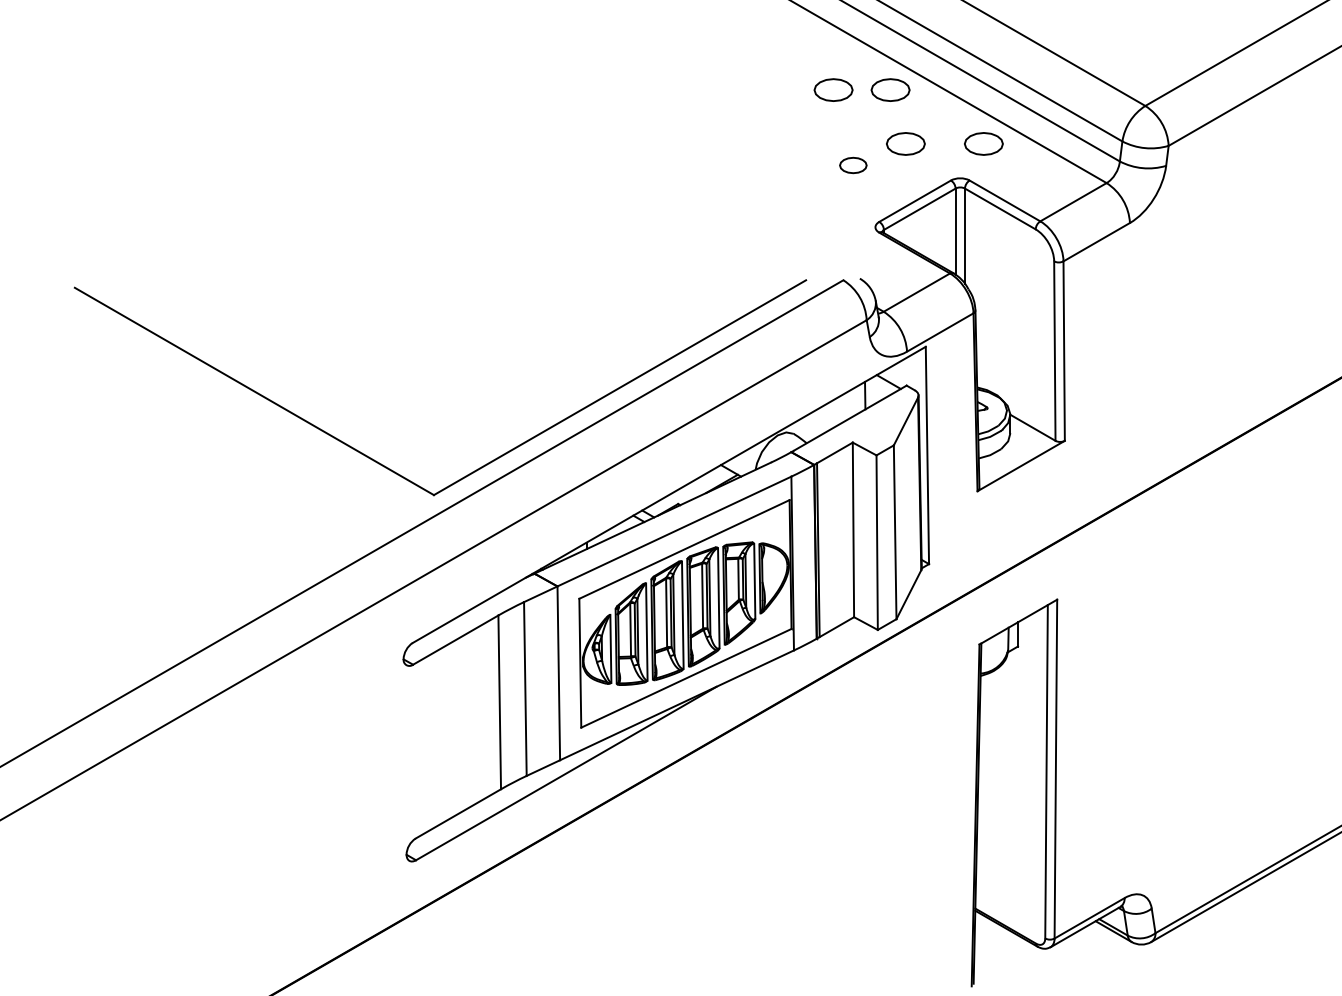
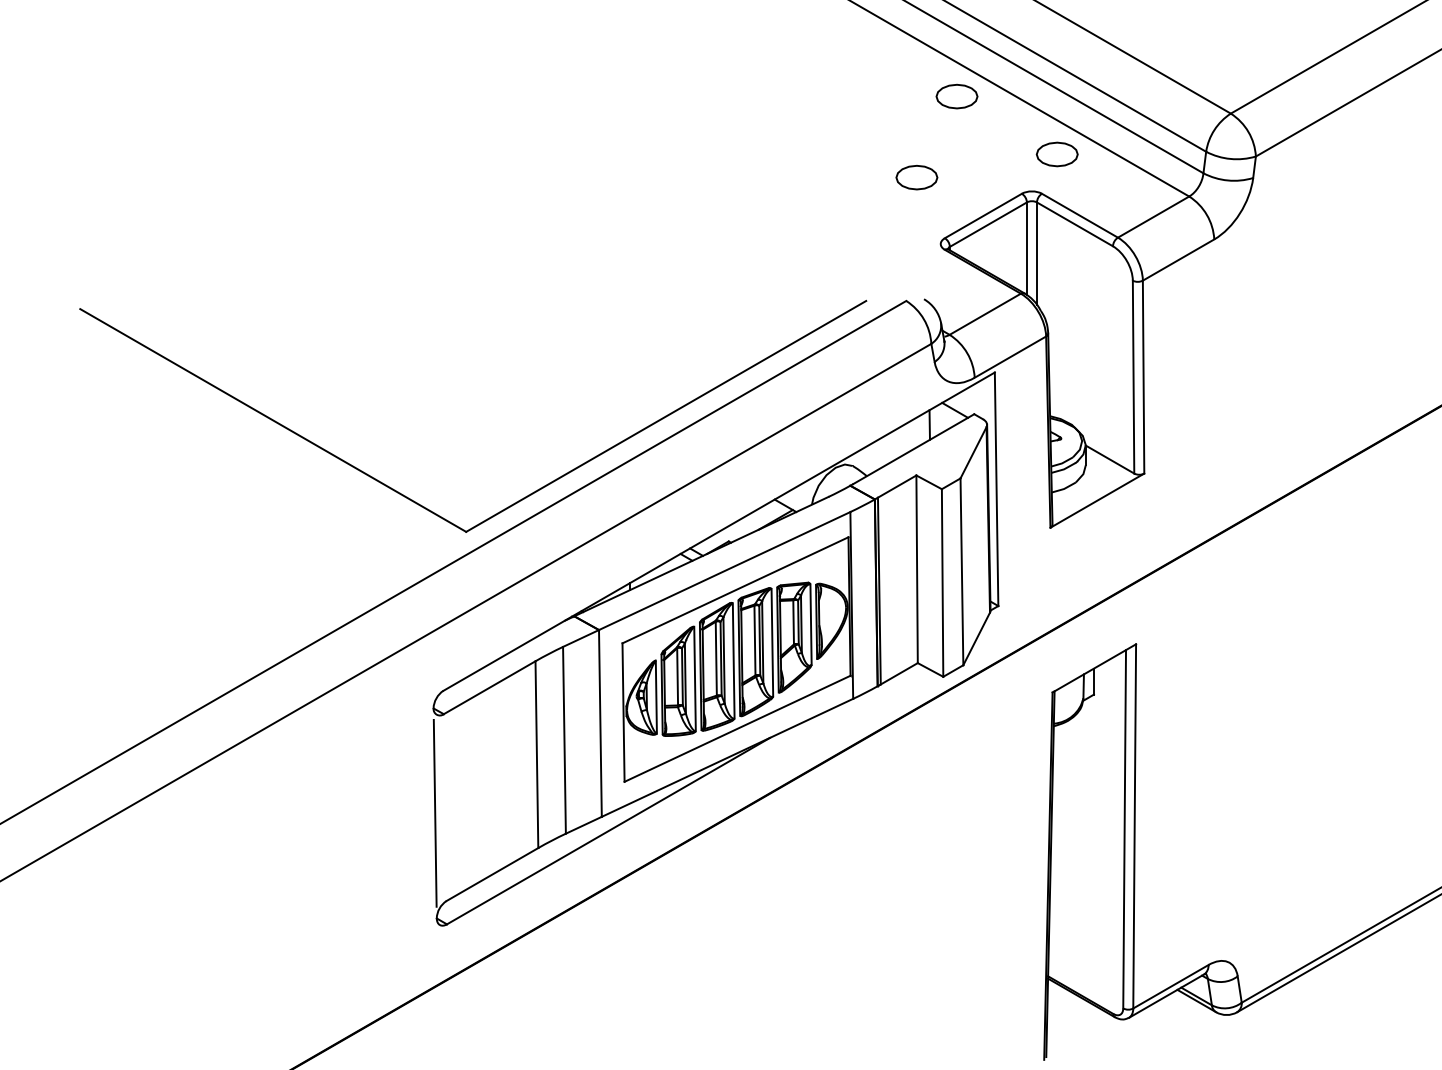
part: (833, 89) -> (895, 95), removed
part: (905, 143) -> (973, 153), removed
part: (853, 165) -> (917, 177), size x1.43
line: (404, 756) -> (434, 812), added

